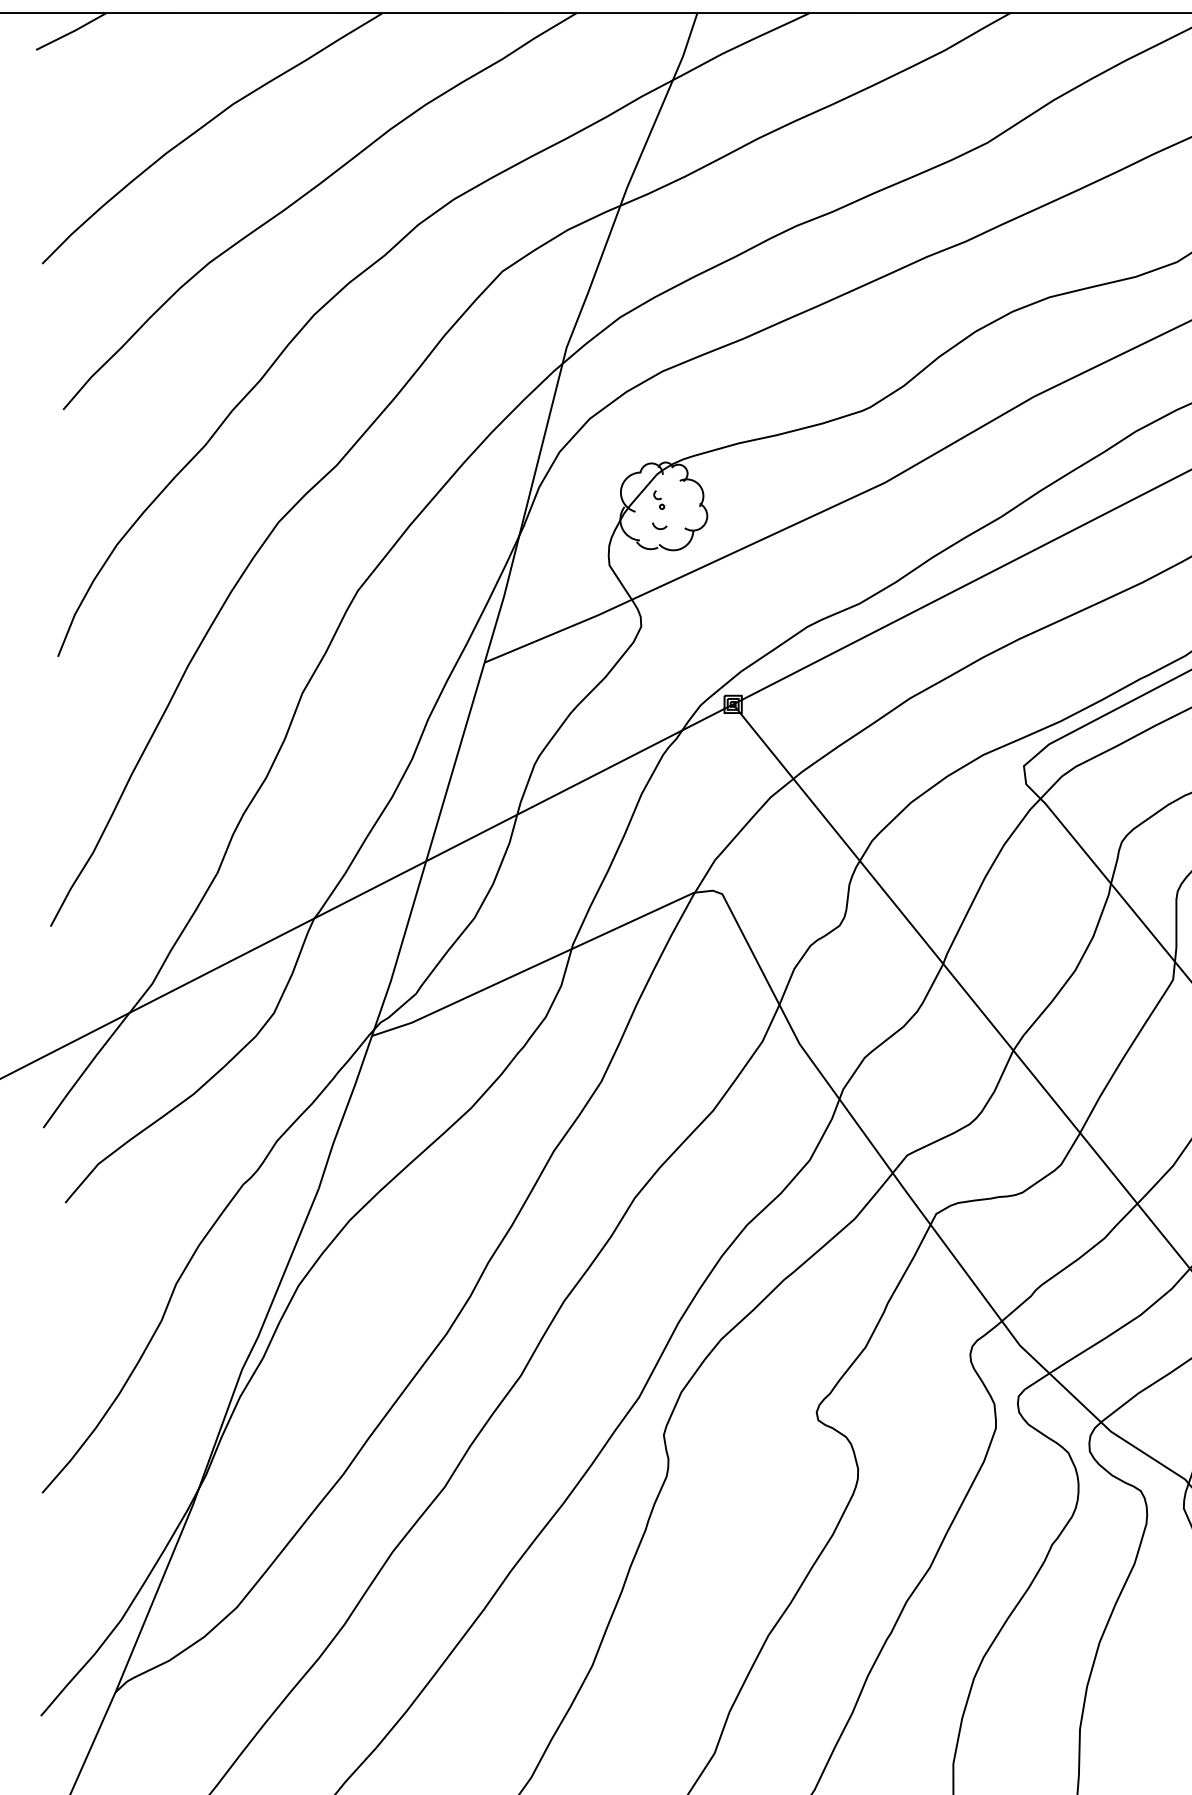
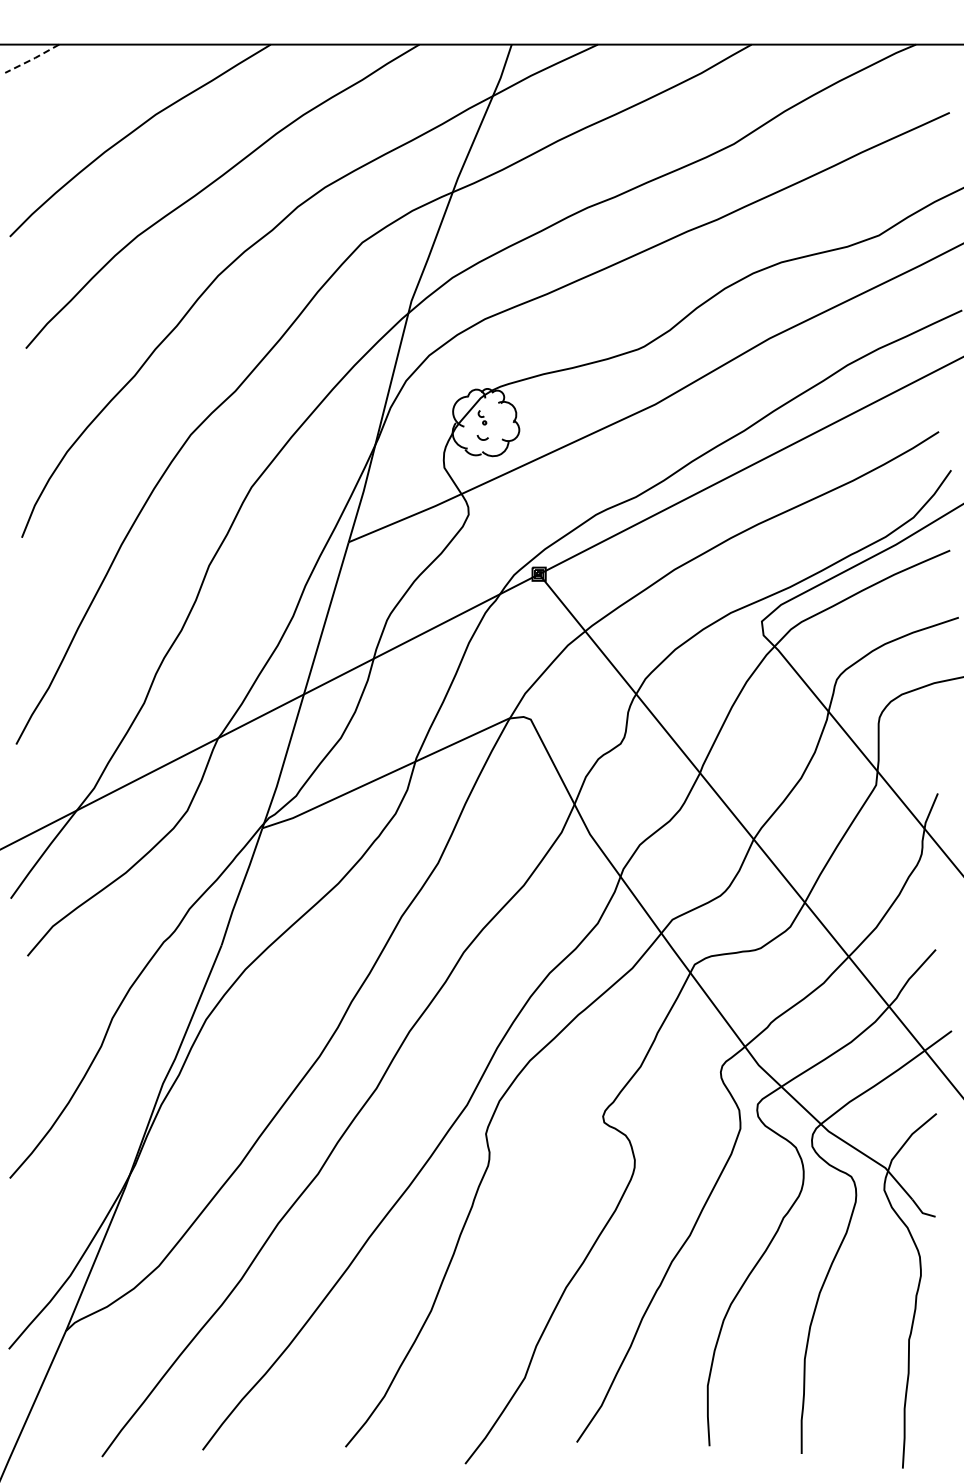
line: (71, 32) -> (32, 59), solid -> dashed

